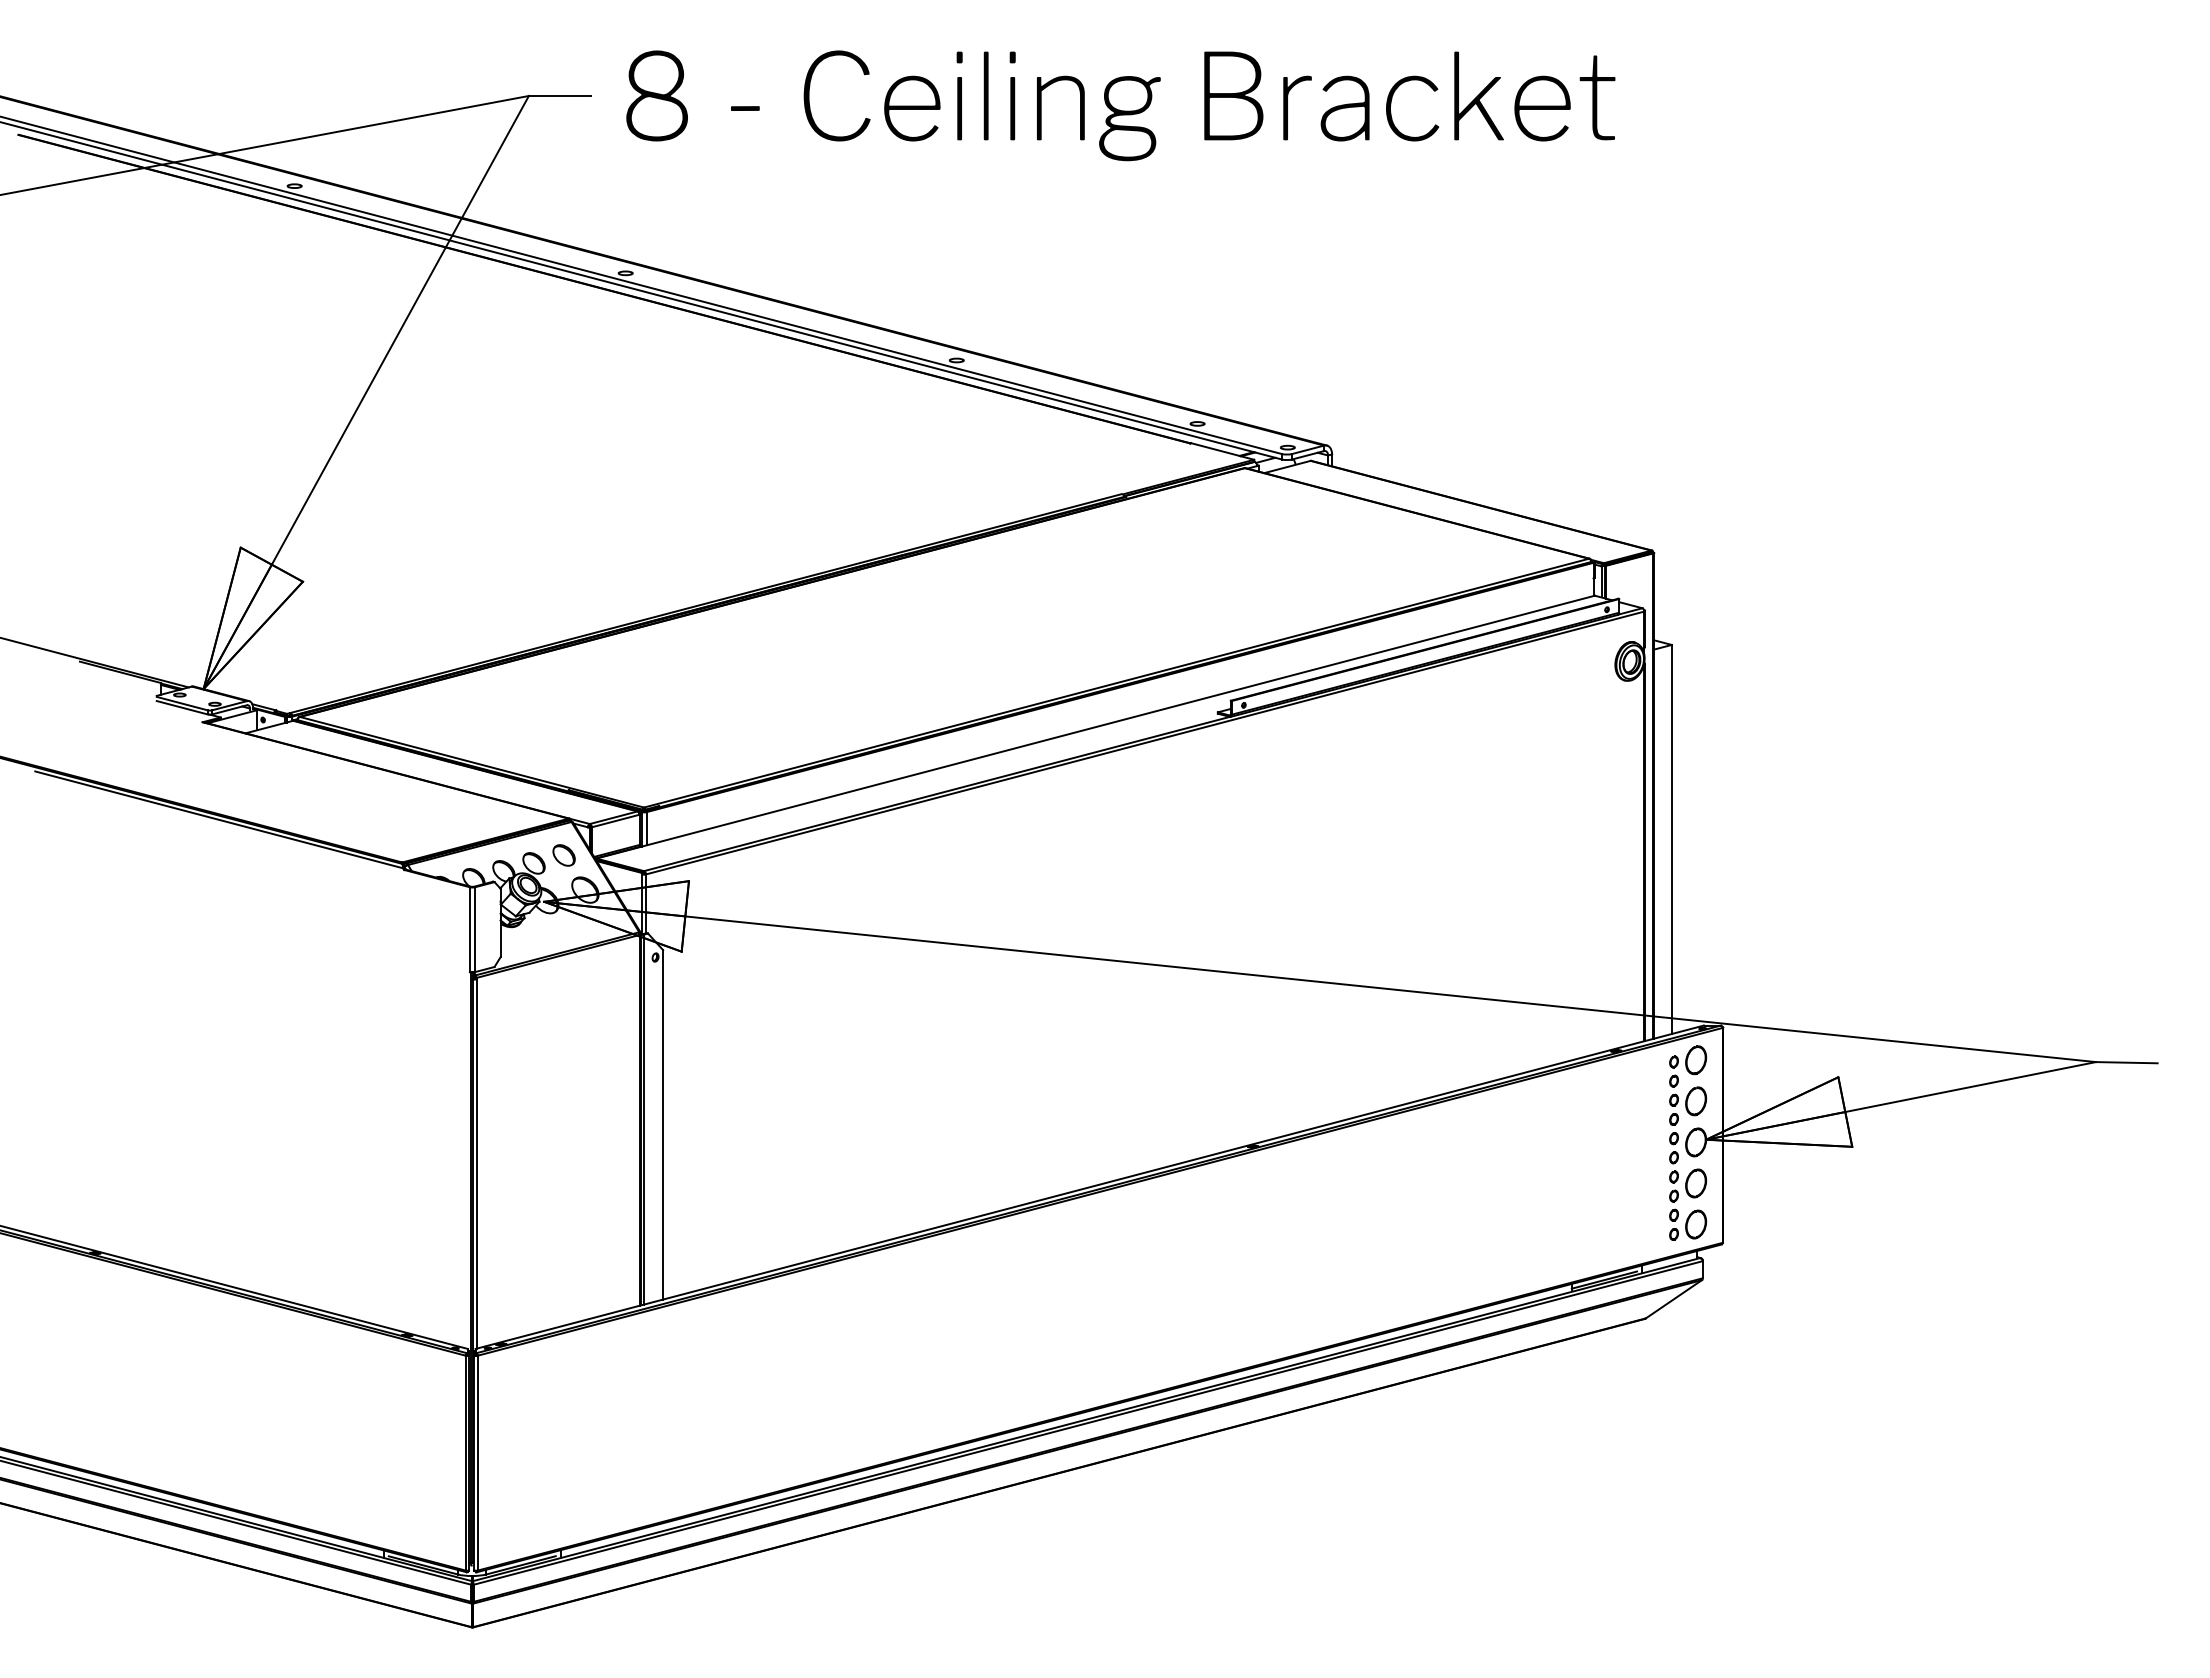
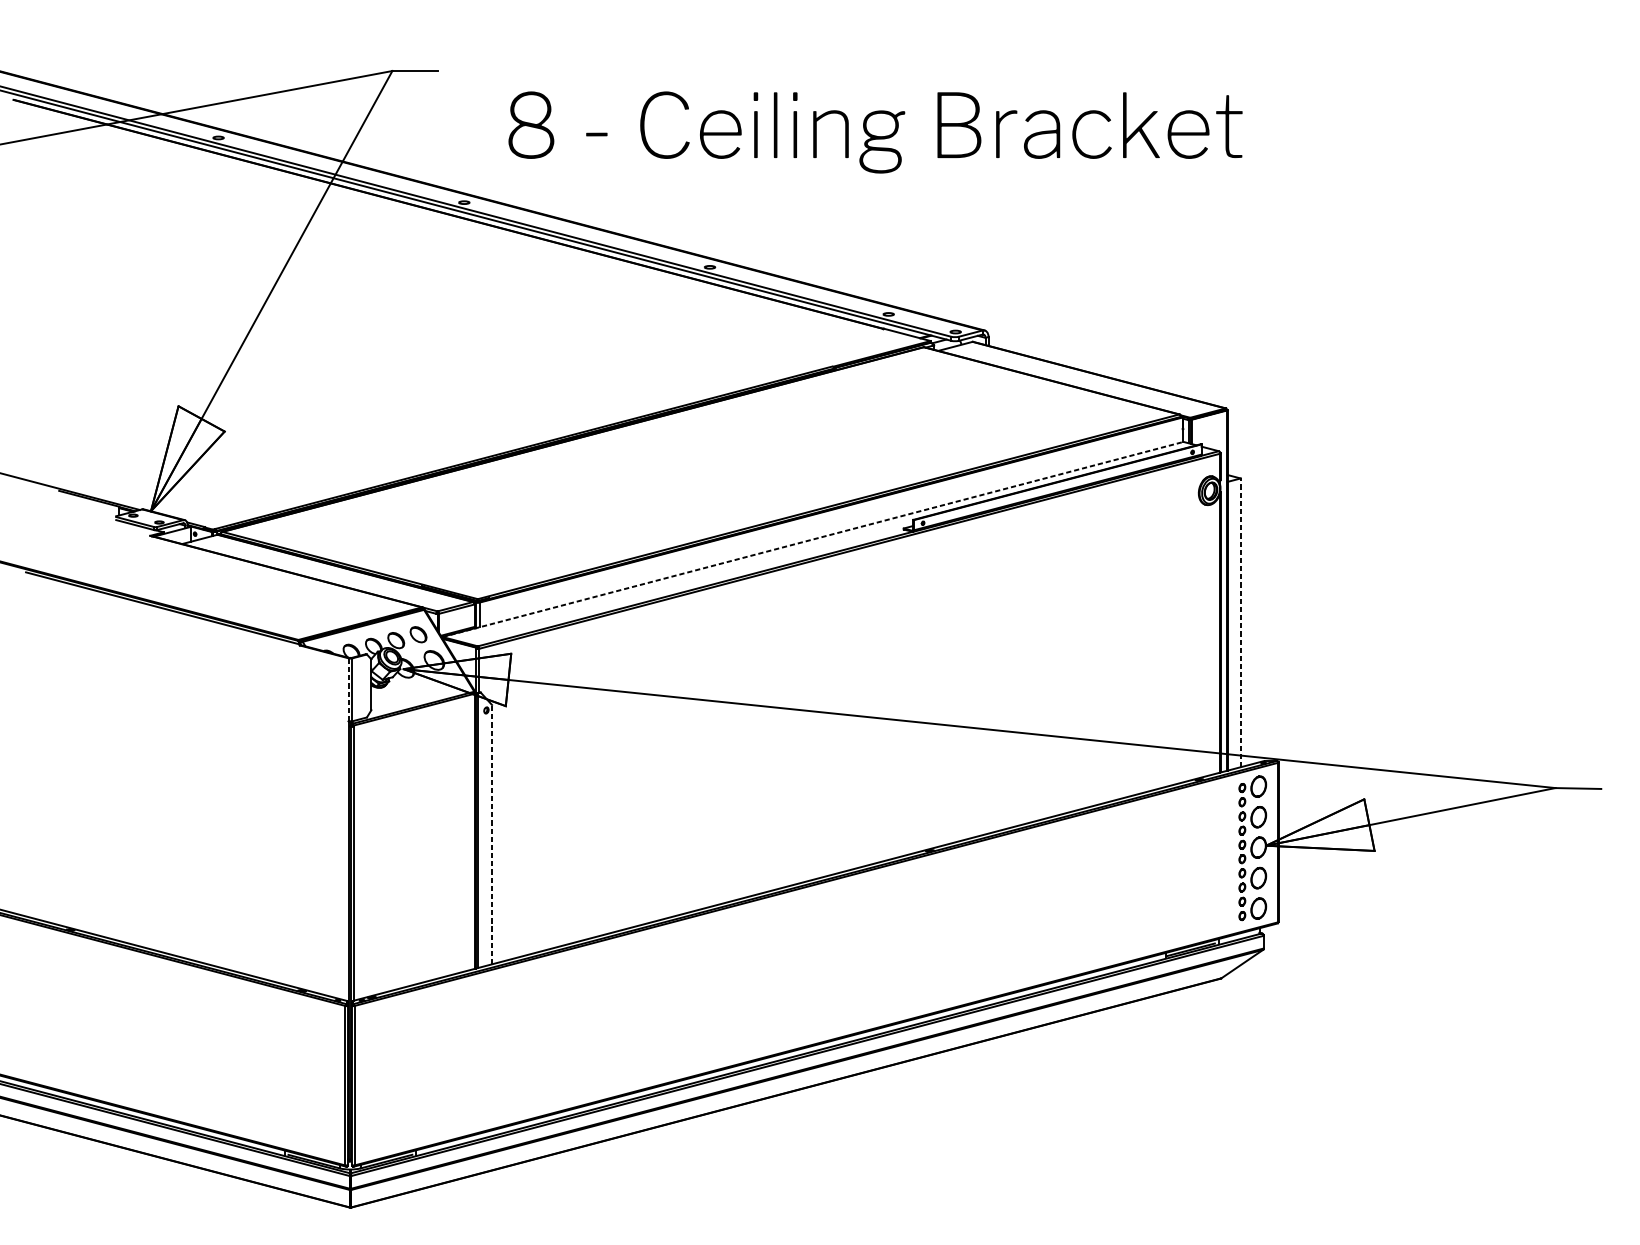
text: (1120, 105) -> (875, 132), moved
line: (1096, 727) -> (813, 539), solid -> dashed
line: (1671, 839) -> (1240, 622), solid -> dashed
line: (470, 929) -> (349, 689), solid -> dashed
line: (663, 1124) -> (492, 834), solid -> dashed

